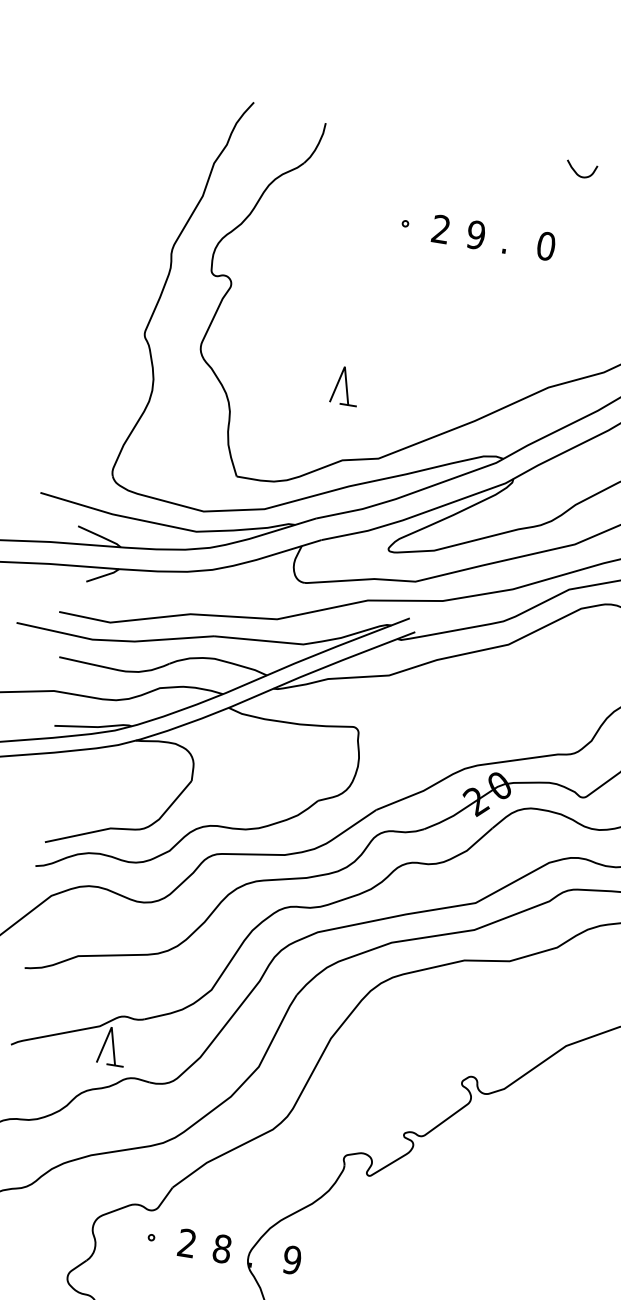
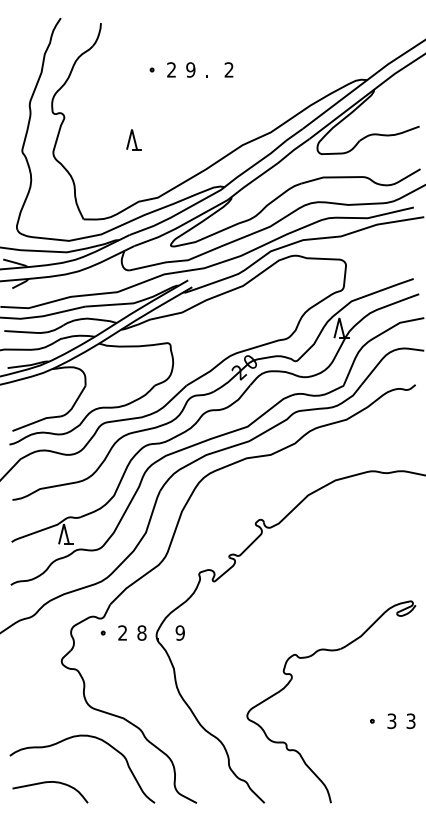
curve: (577, 171) -> (239, 27), removed
text: (545, 245) -> (228, 69), 0 -> 2
part: (344, 385) -> (133, 139), moved

